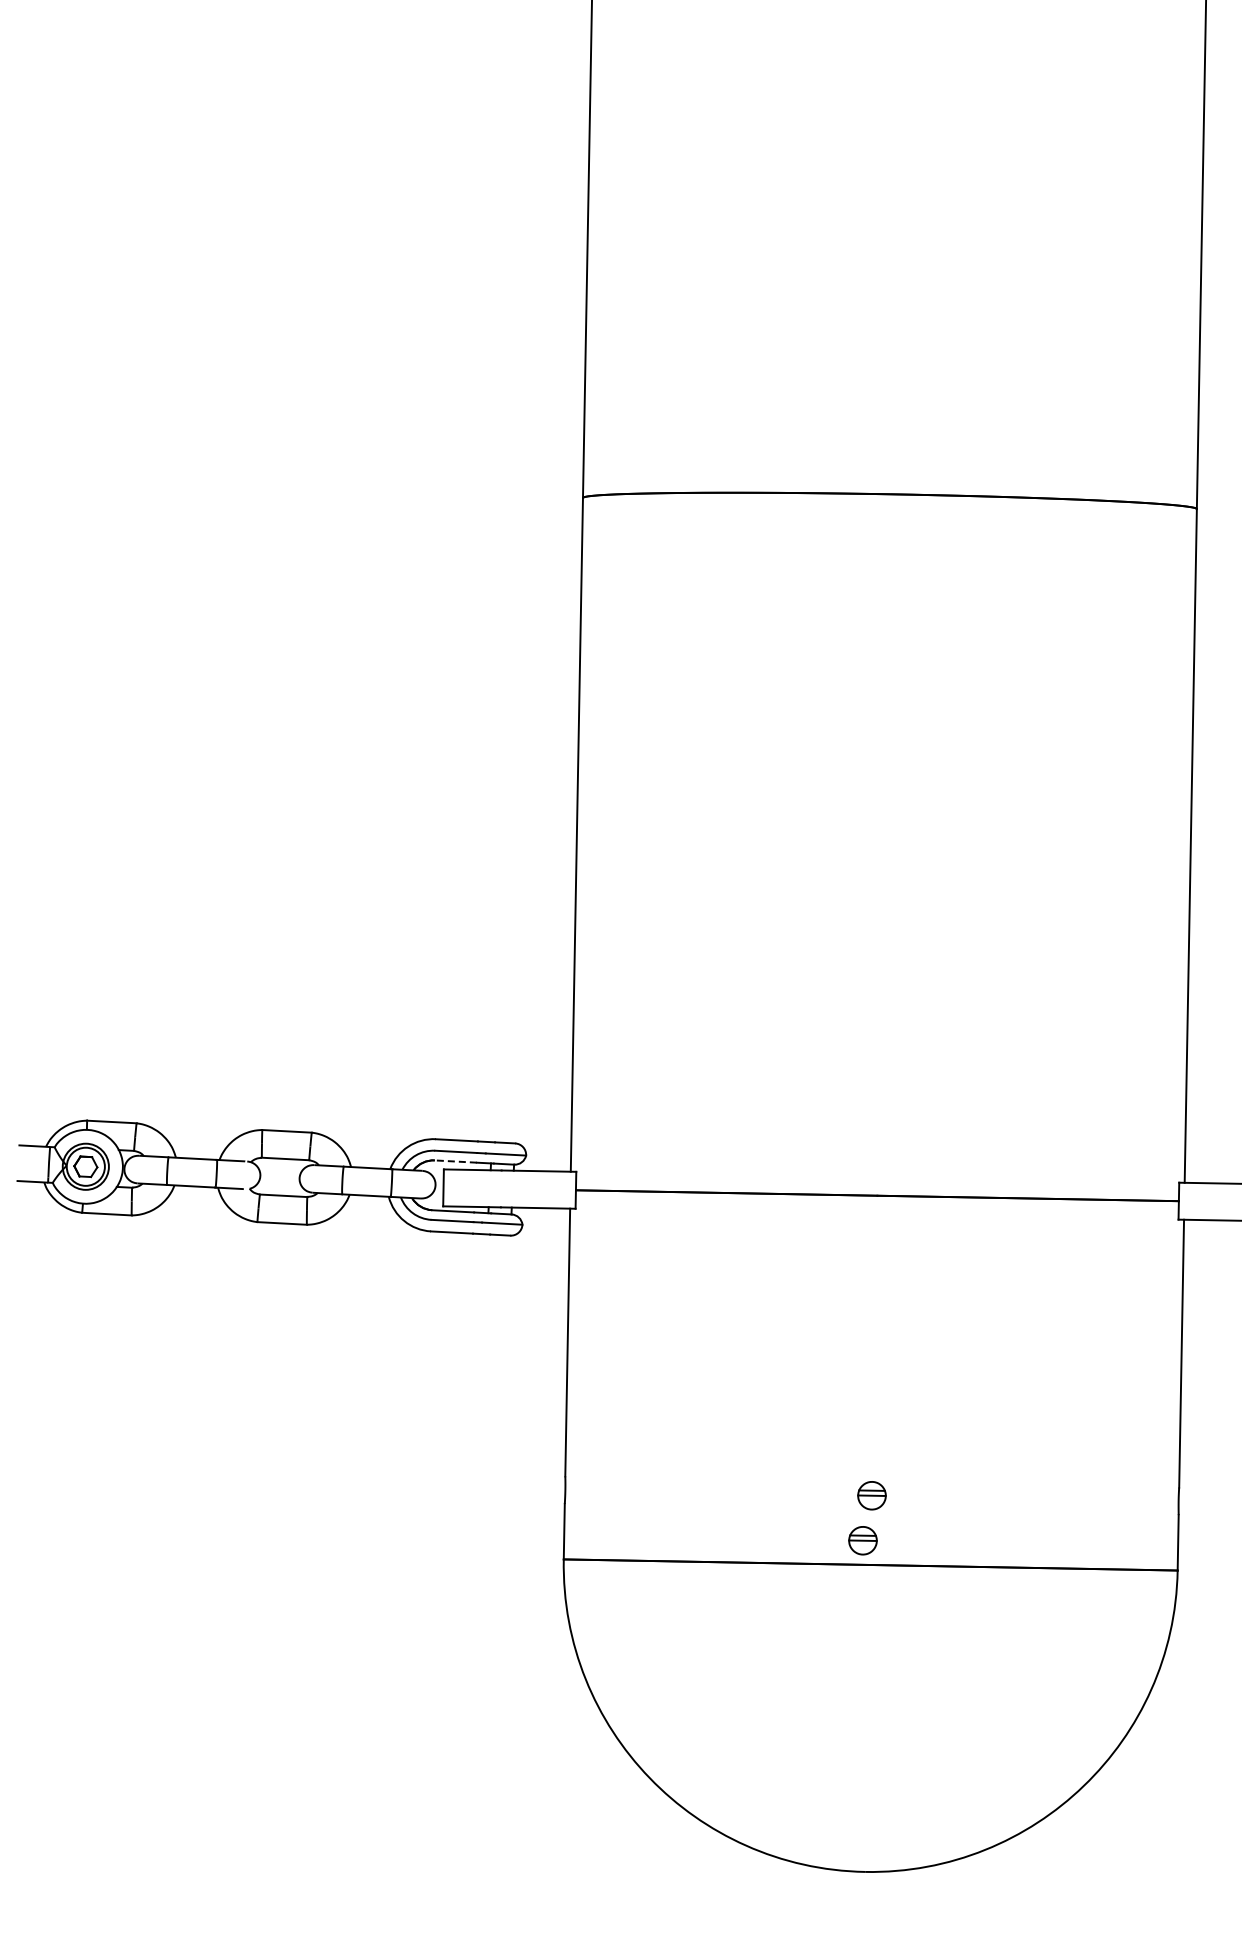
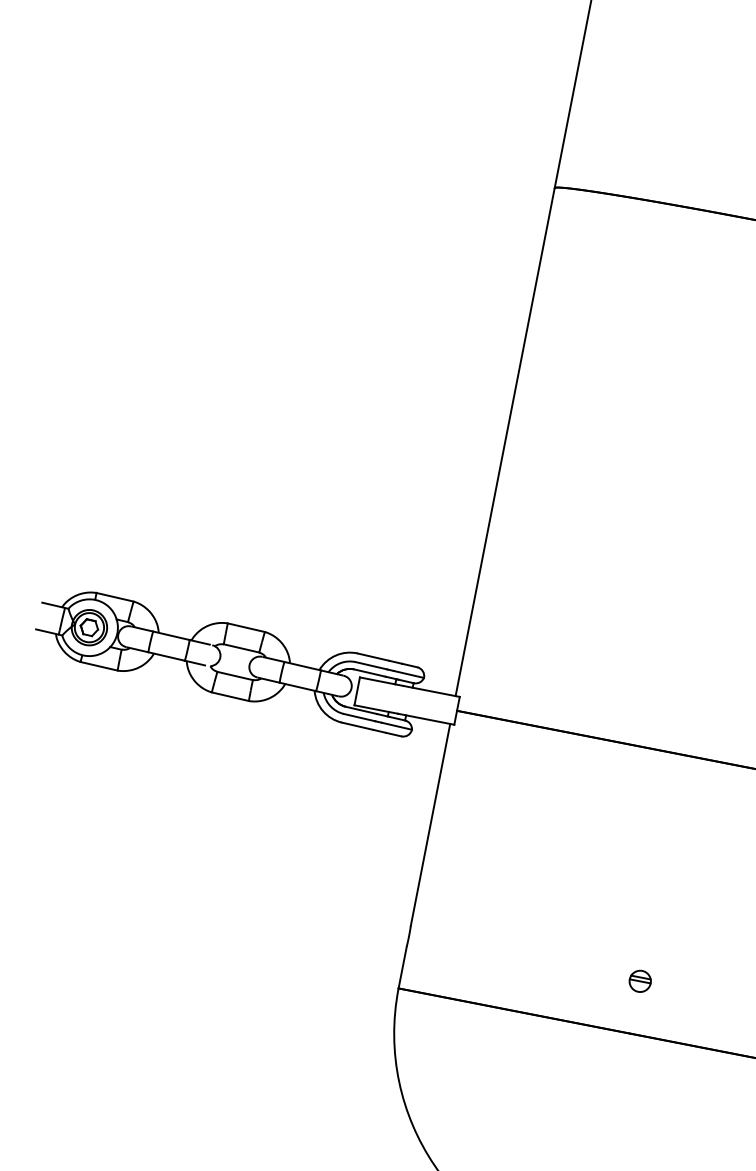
line: (455, 1161) -> (369, 672), dashed -> solid
part: (862, 1540) -> (627, 1013), removed

